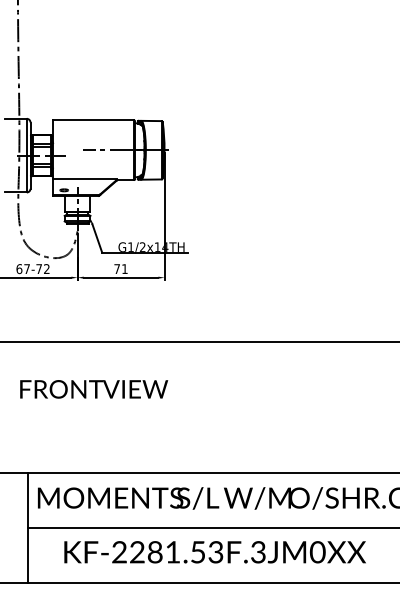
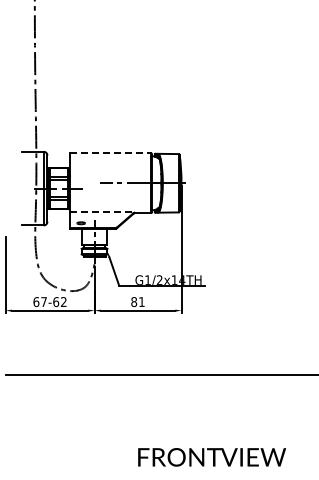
line: (93, 120) -> (110, 153), solid -> dashed
line: (84, 179) -> (101, 212), solid -> dashed
text: (39, 269) -> (56, 302), 67-72 -> 67-62
text: (117, 269) -> (134, 302), 71 -> 81
text: (94, 389) -> (212, 457), moved

